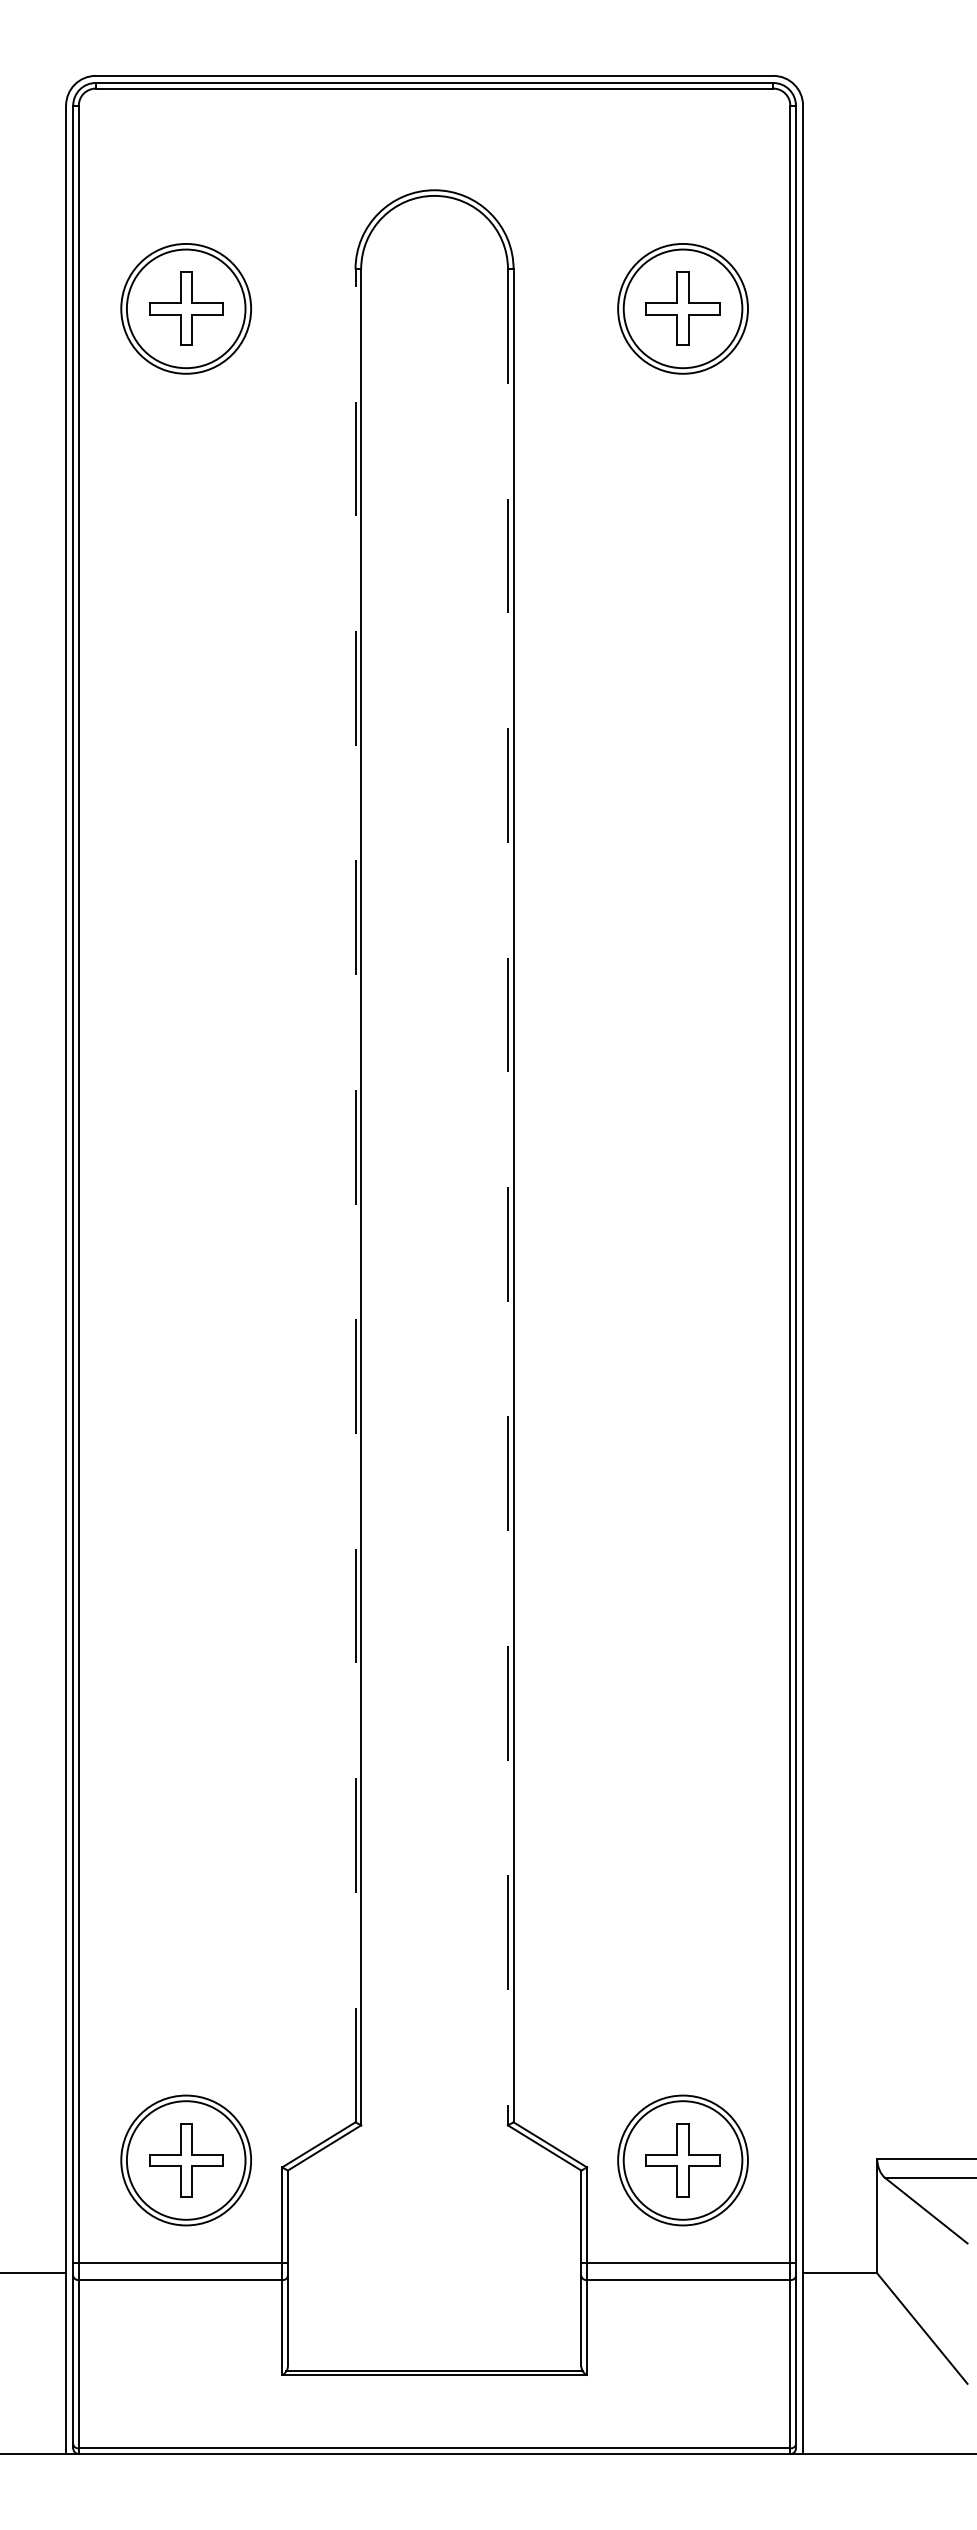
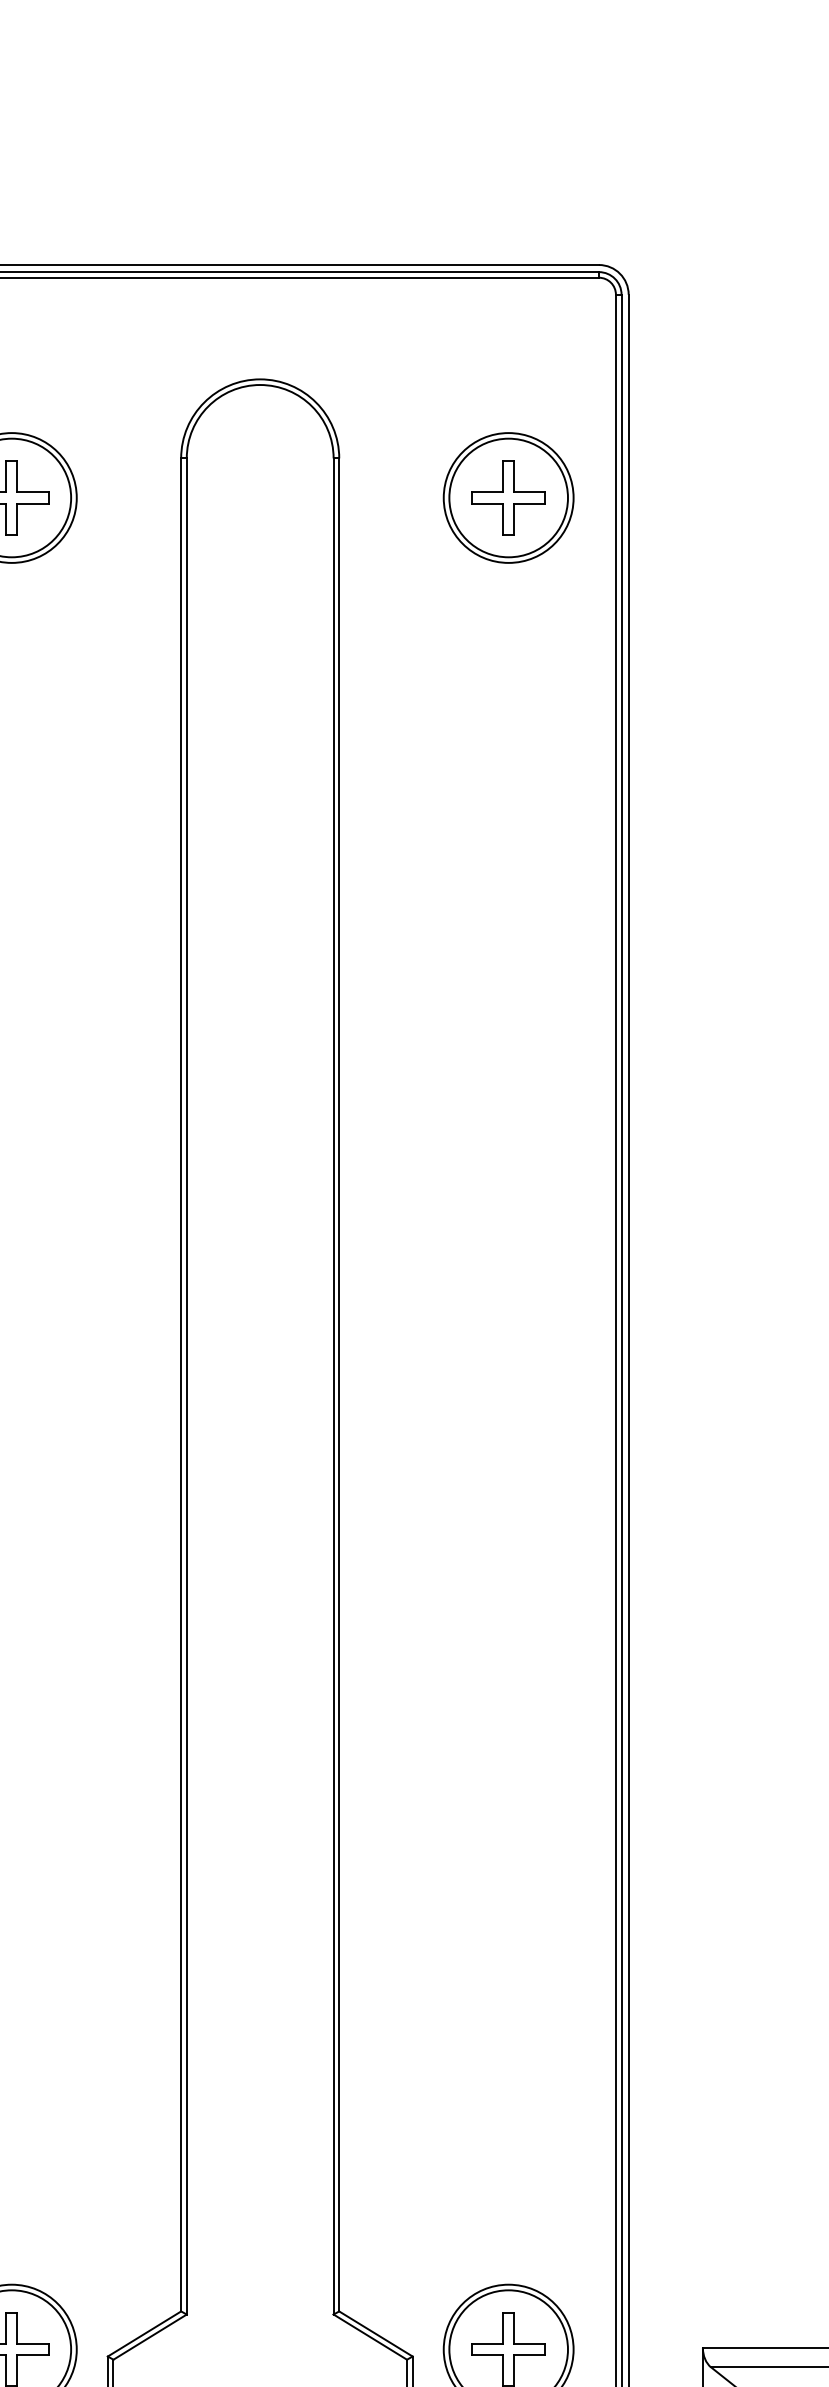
line: (355, 1195) -> (181, 1384), dashed -> solid
line: (508, 1197) -> (334, 1386), dashed -> solid

